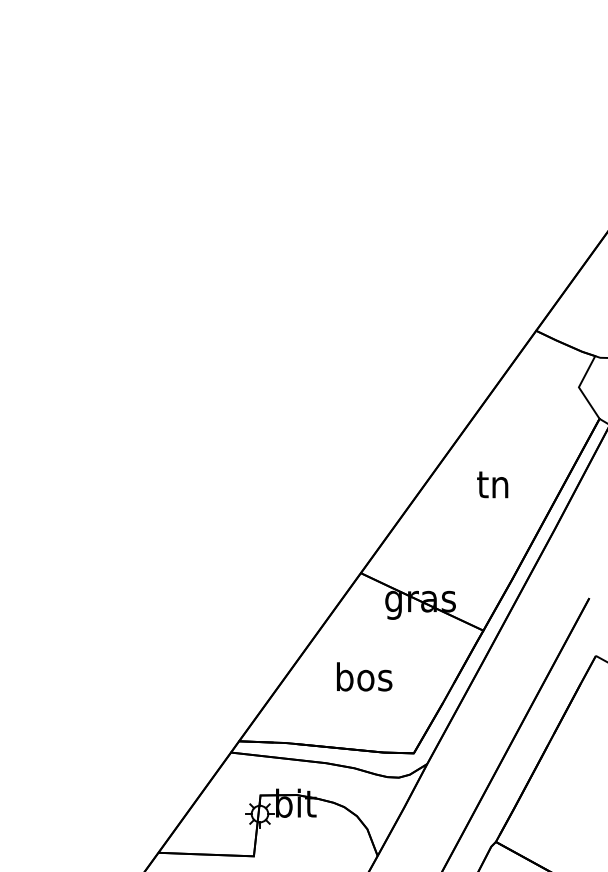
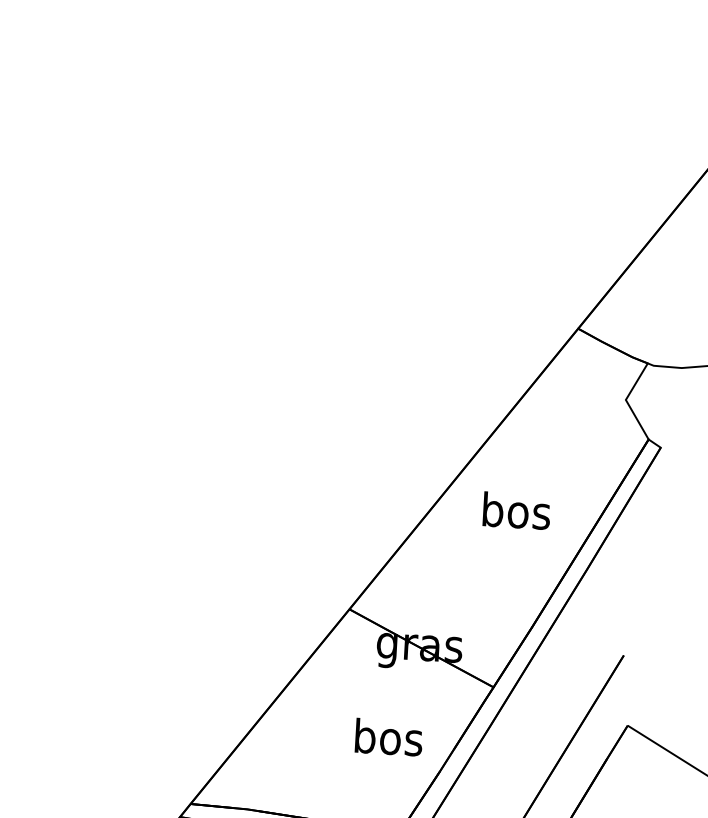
text: (494, 483) -> (517, 510), tn -> bos
text: (364, 676) -> (388, 736), moved

